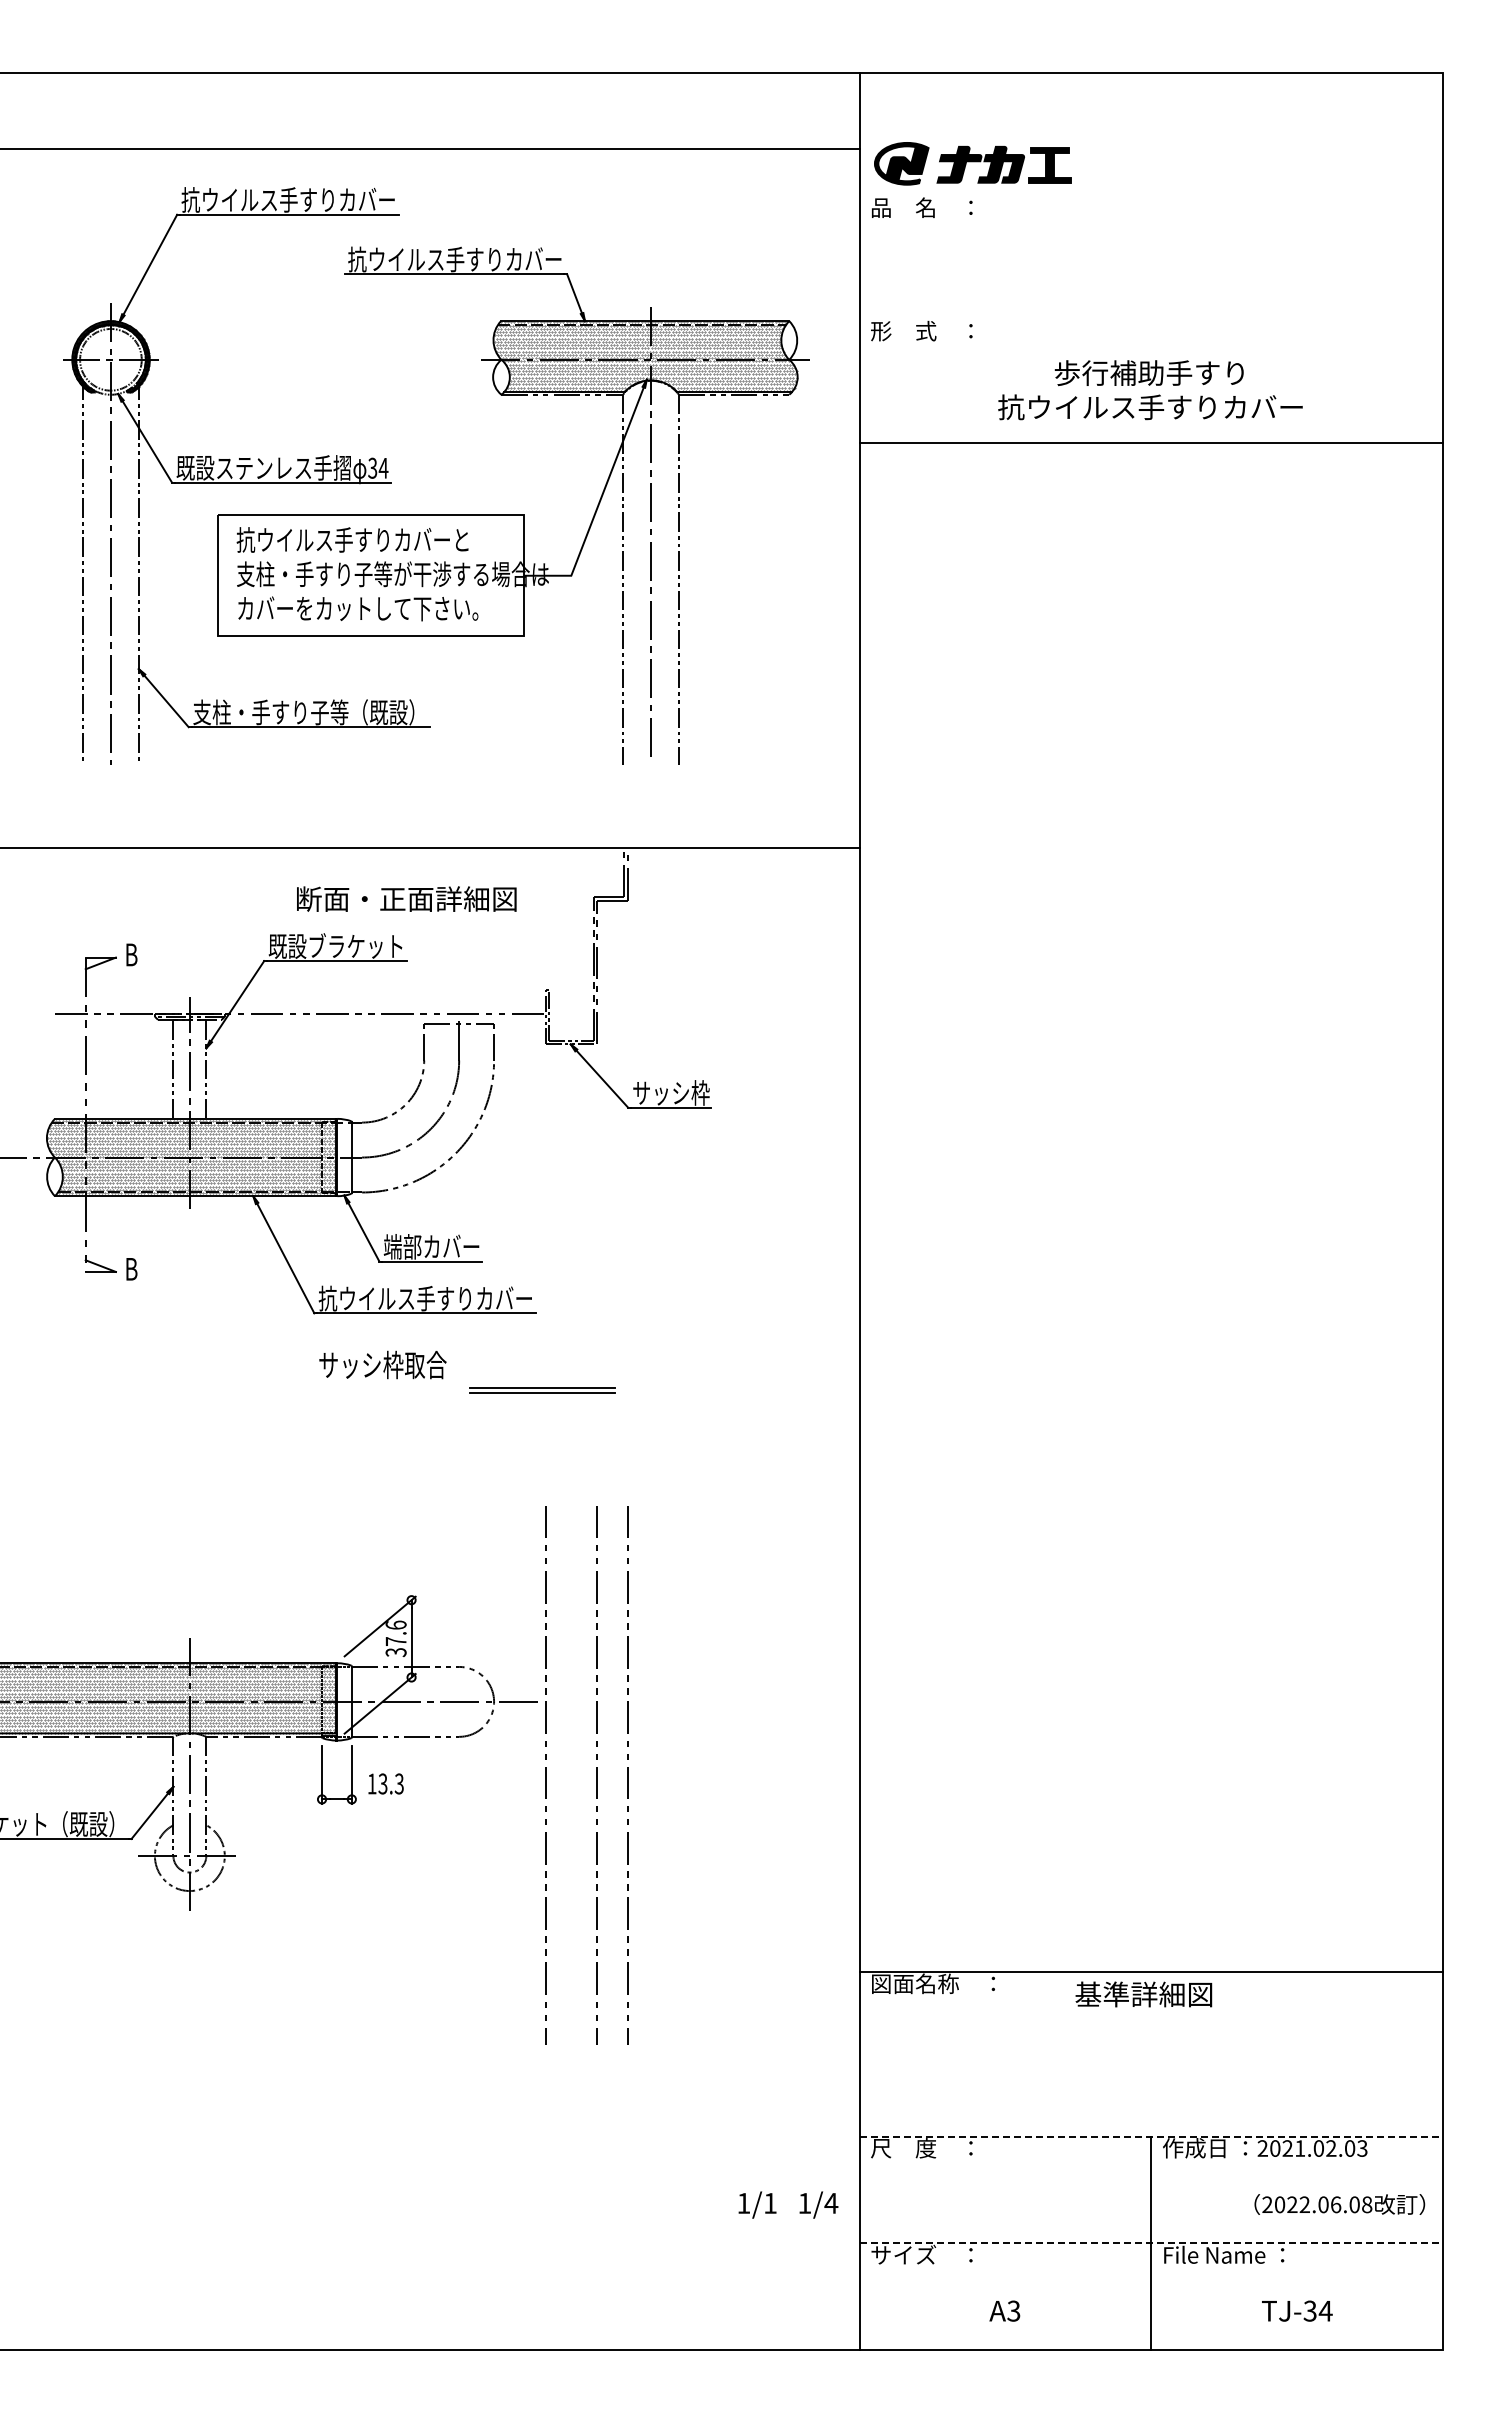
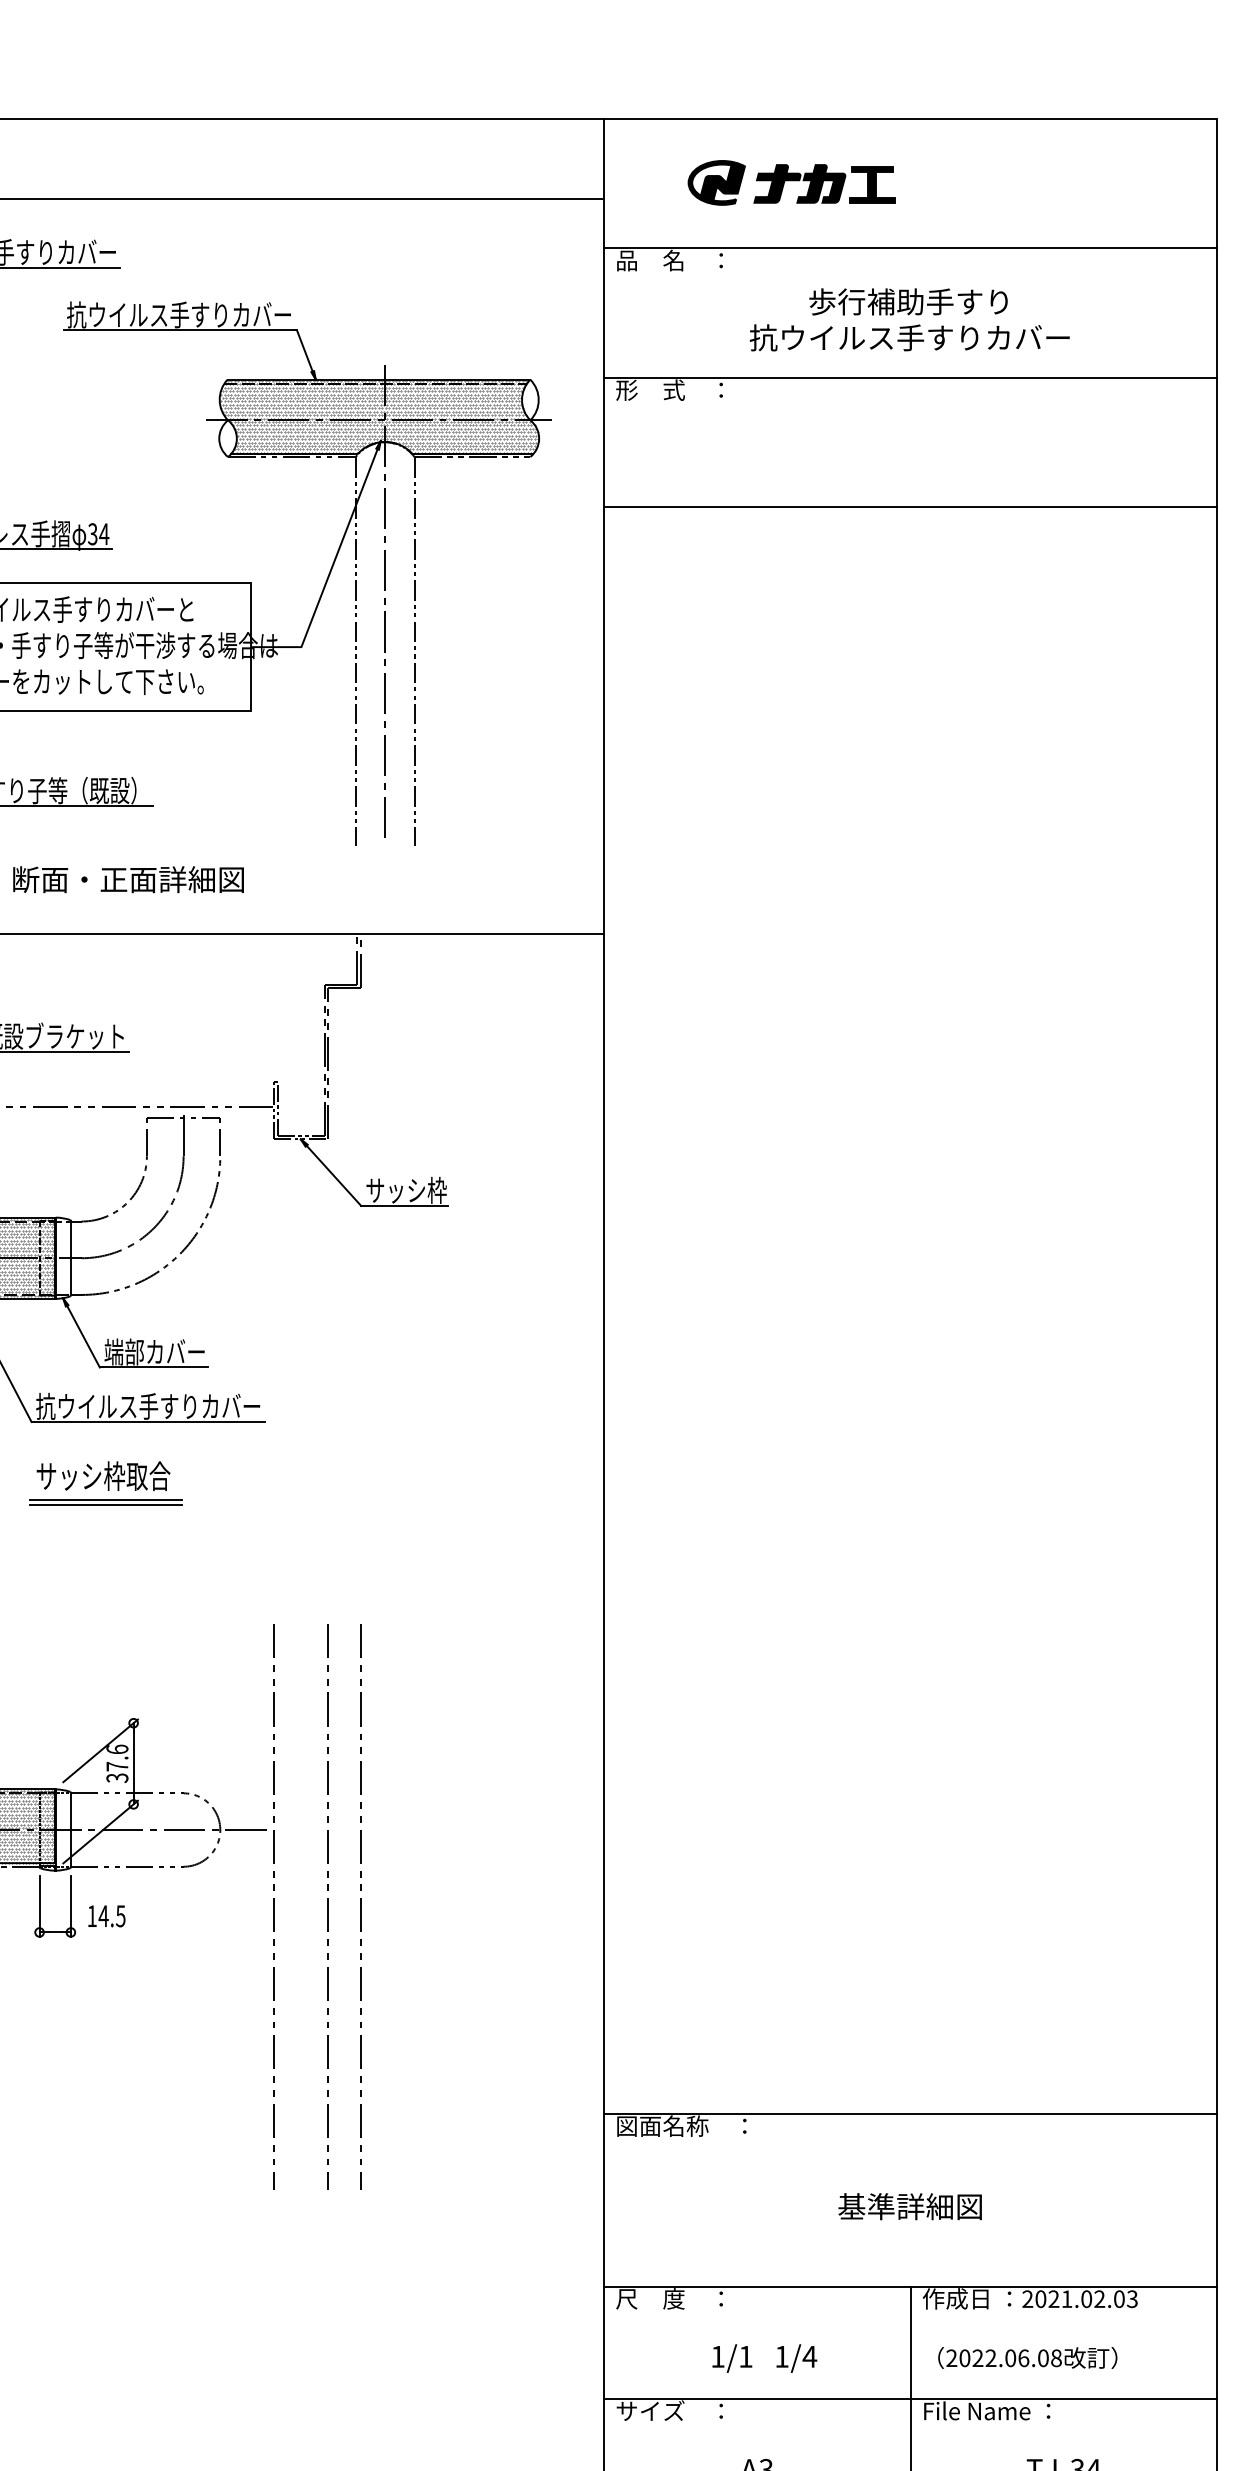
part: (972, 163) -> (791, 182), moved
line: (1151, 196) -> (910, 248), added
line: (1151, 319) -> (910, 377), added
text: (1150, 390) -> (909, 320), moved
text: (406, 898) -> (128, 879), moved
part: (542, 1390) -> (106, 1502), moved
text: (390, 1783) -> (111, 1915), 13.3 -> 14.5
text: (1143, 1994) -> (909, 2206), moved
line: (1151, 2136) -> (910, 2286), dashed -> solid
text: (788, 2204) -> (764, 2357), moved
text: (1339, 2204) -> (1027, 2357), moved
line: (1151, 2243) -> (910, 2398), dashed -> solid

